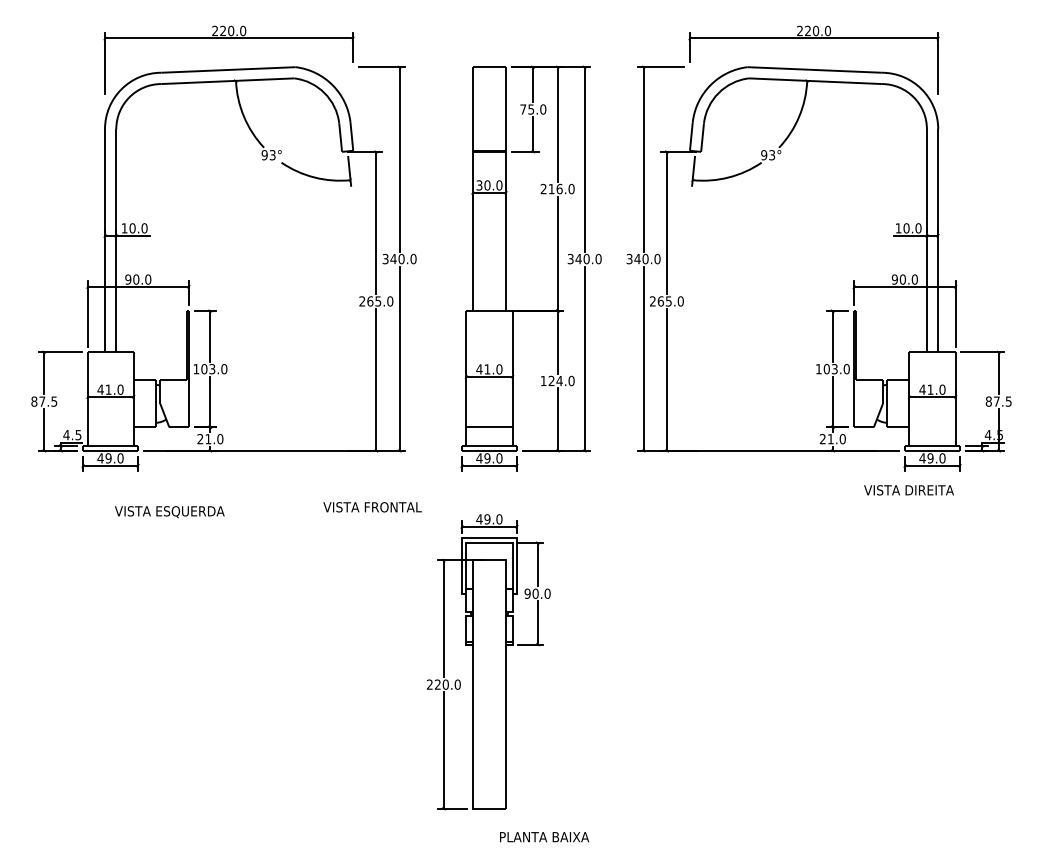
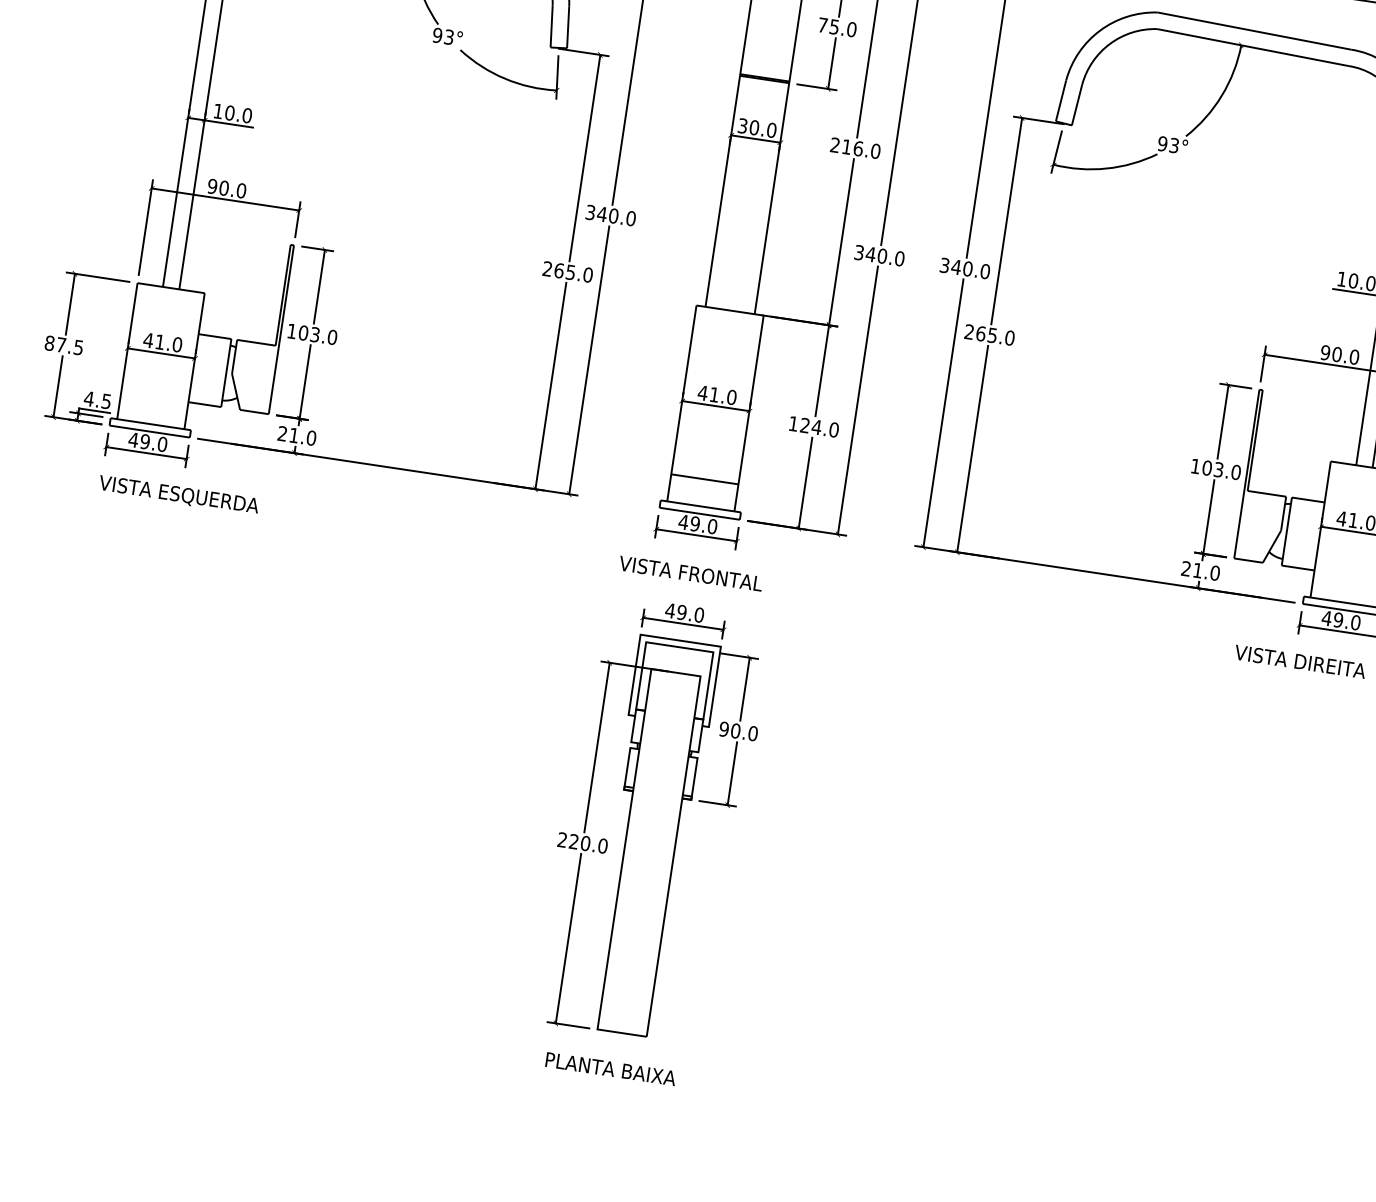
text: (372, 507) -> (690, 573), moved
text: (169, 512) -> (178, 495), moved
text: (544, 837) -> (610, 1069), moved

